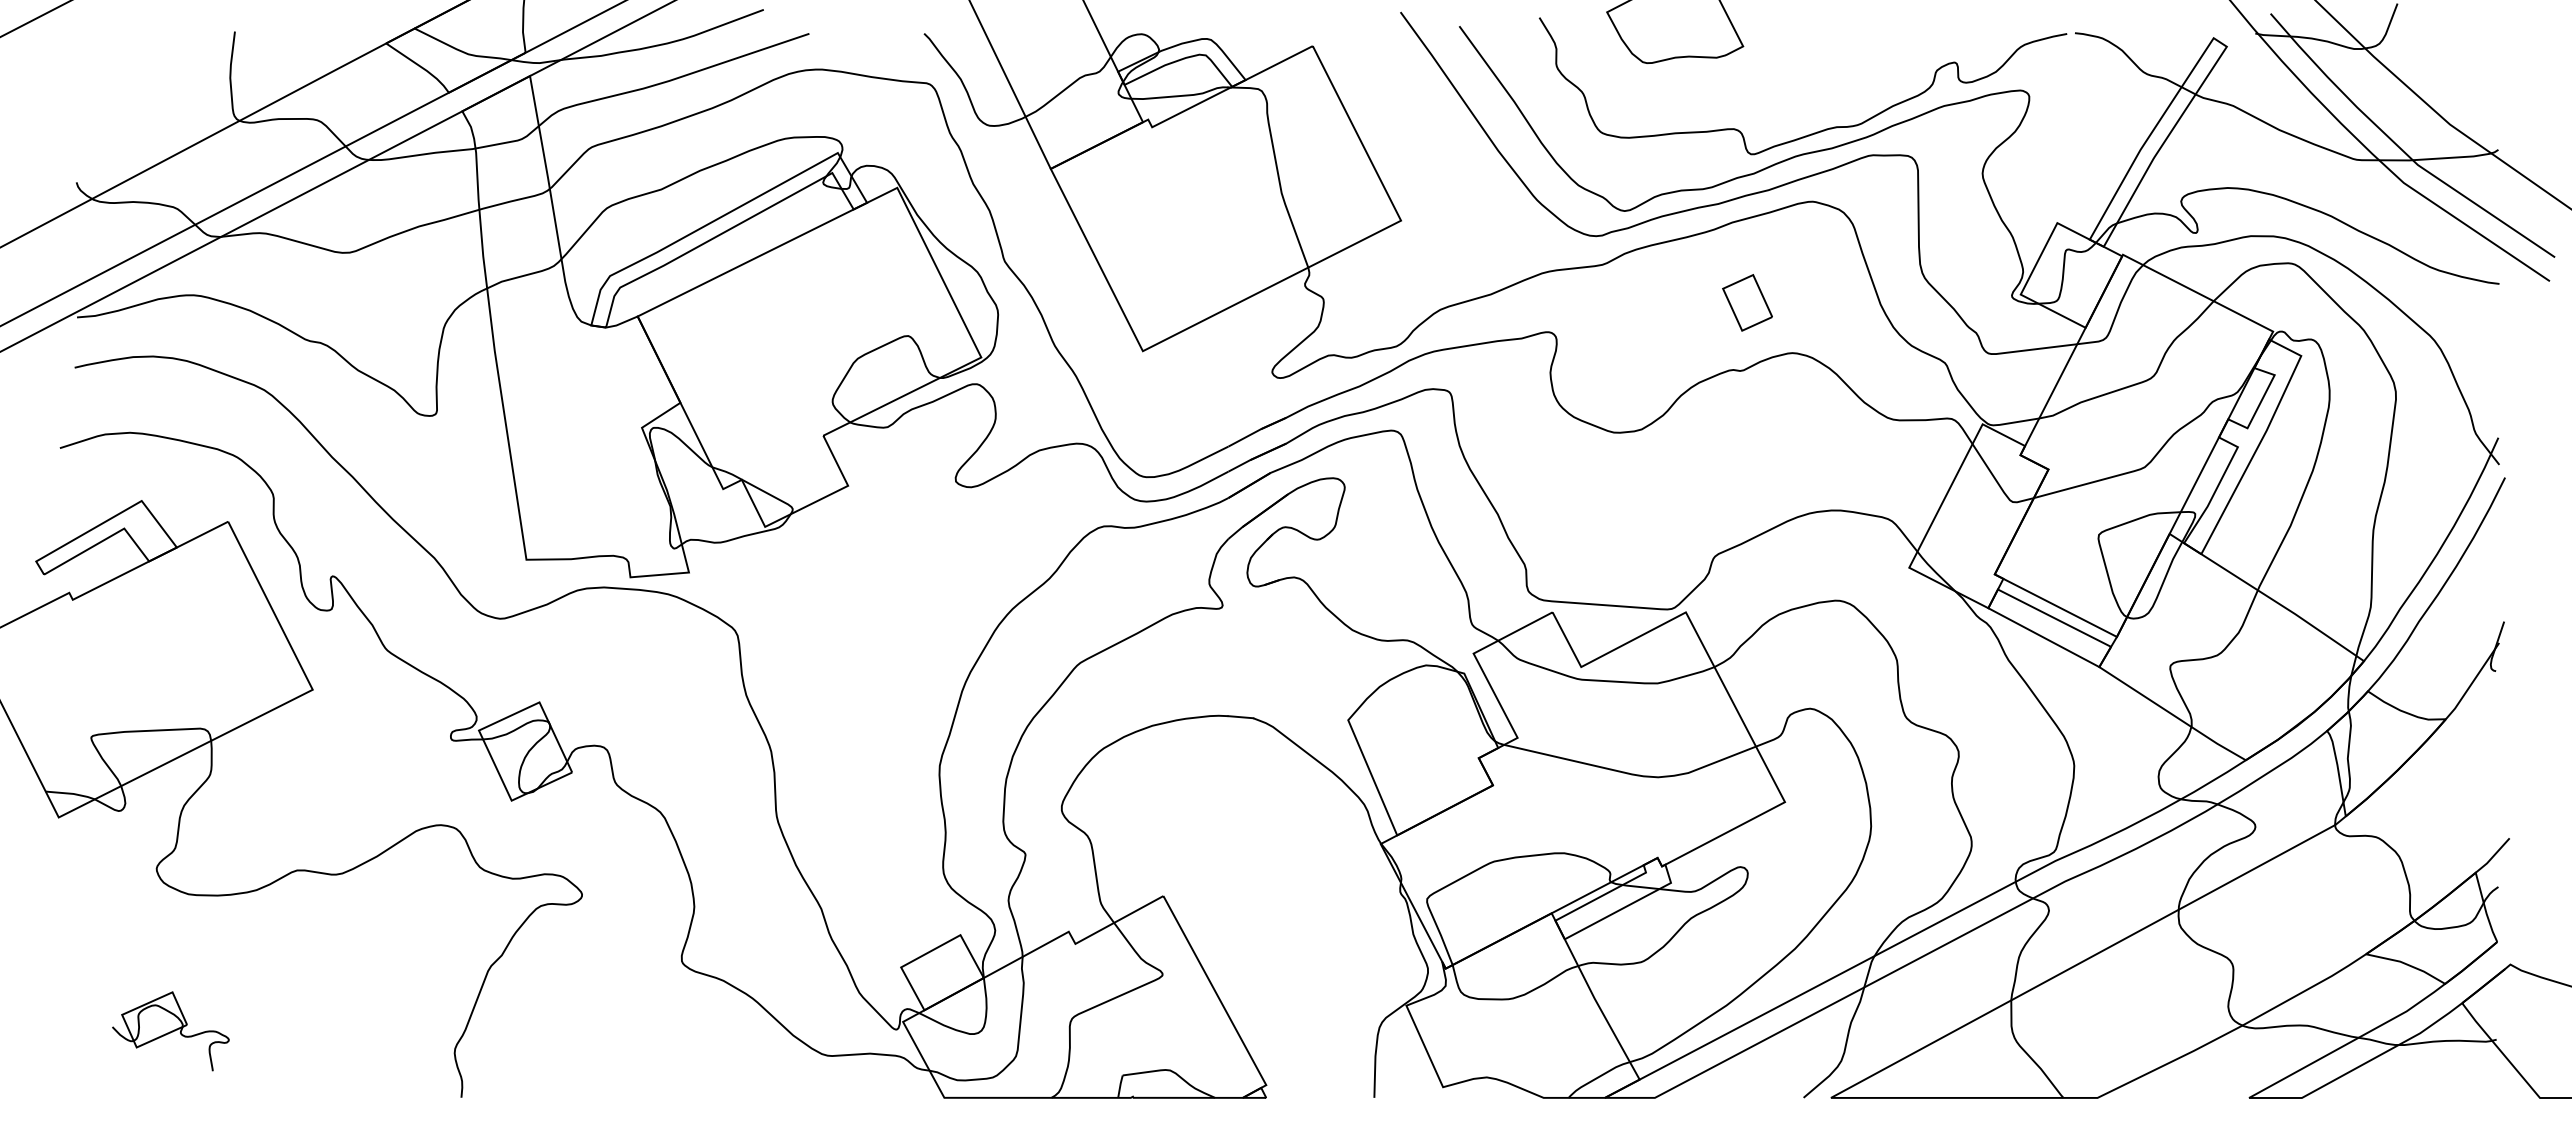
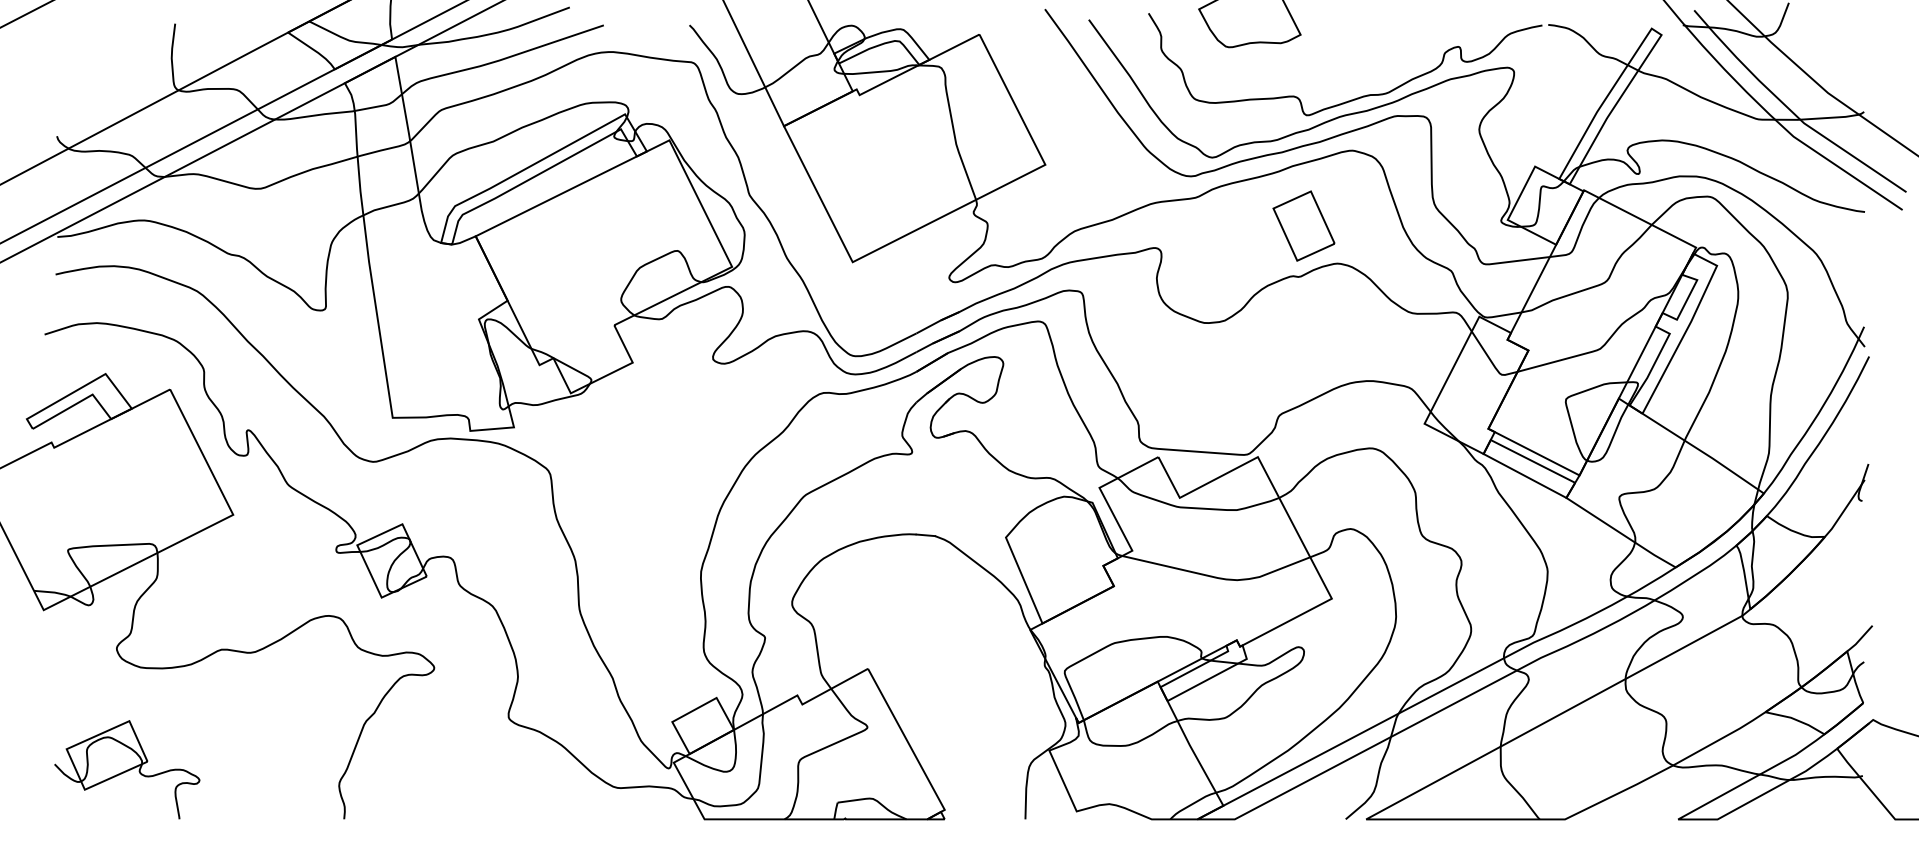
part: (1747, 302) -> (1303, 225), size x1.67
part: (170, 1031) -> (127, 769), size x1.67

